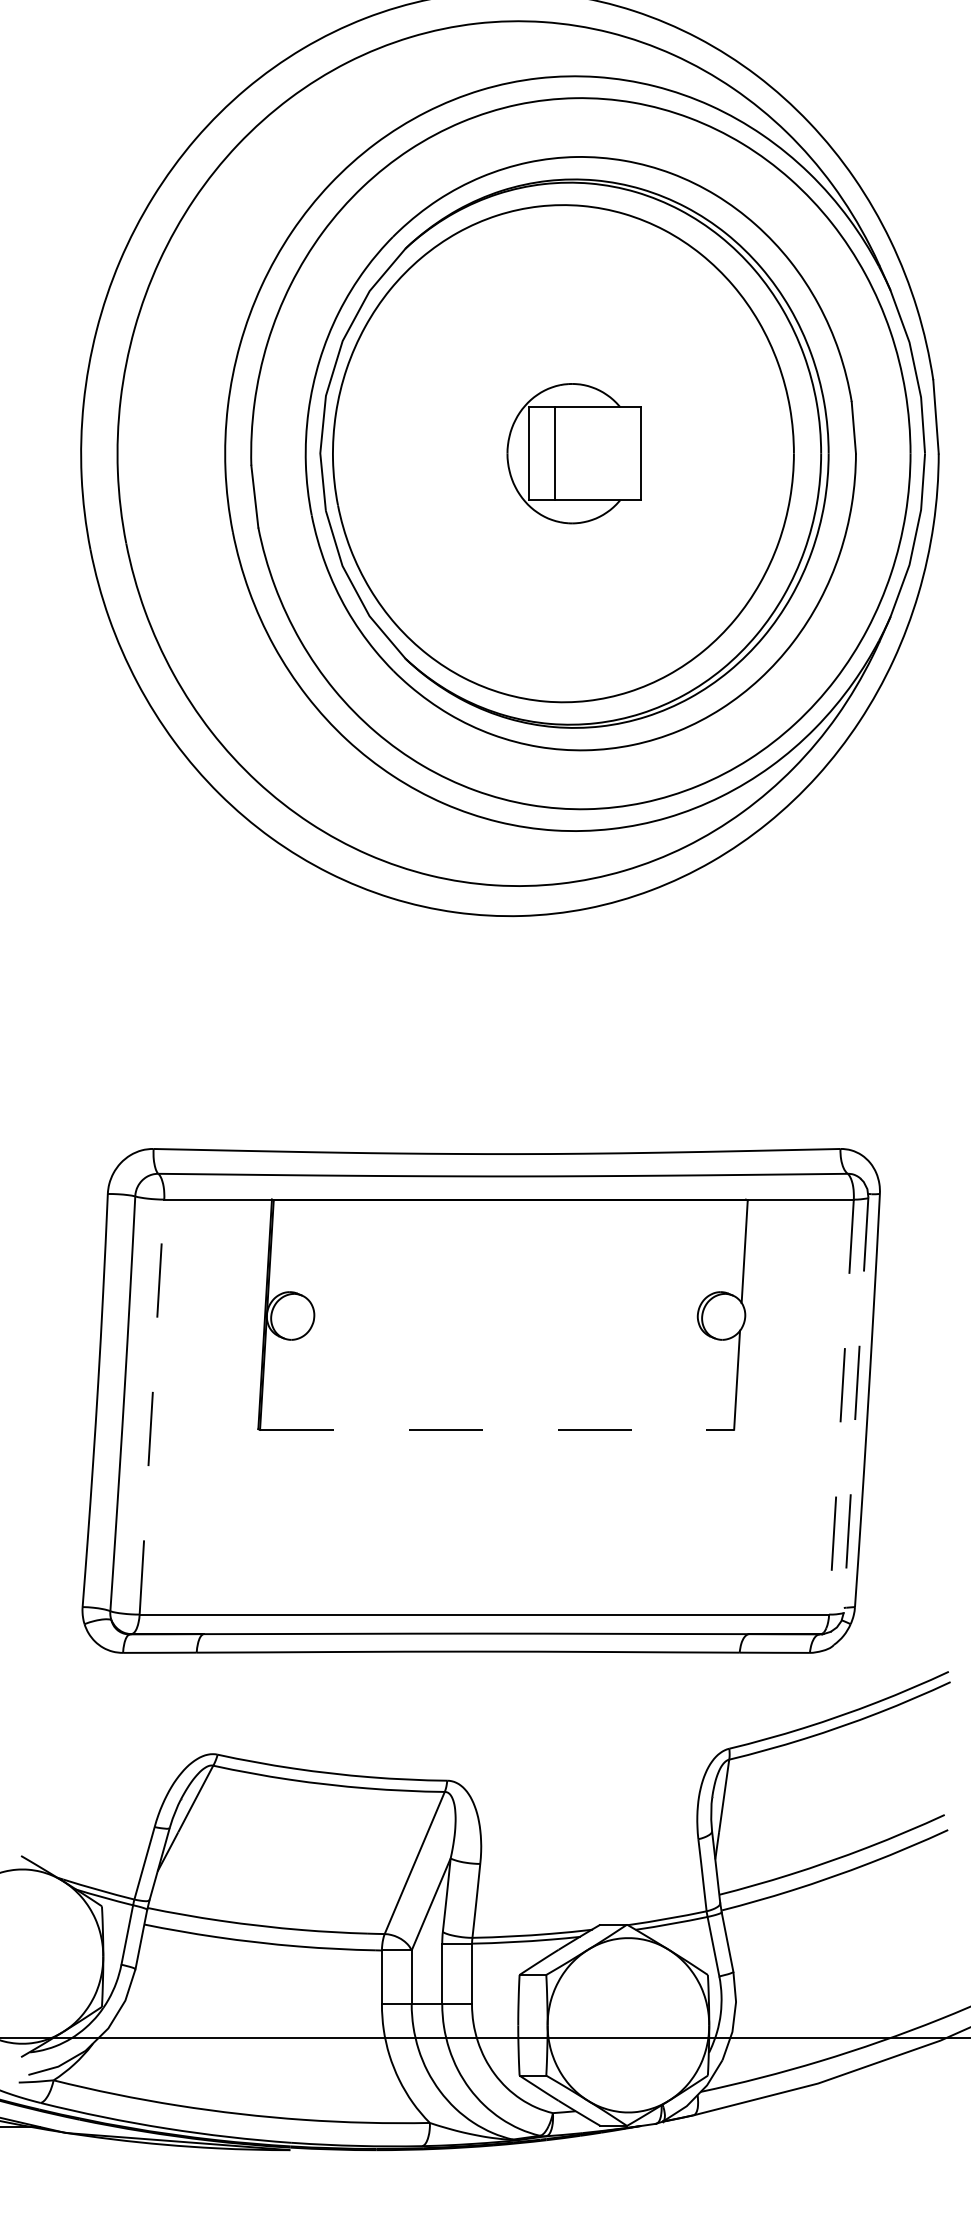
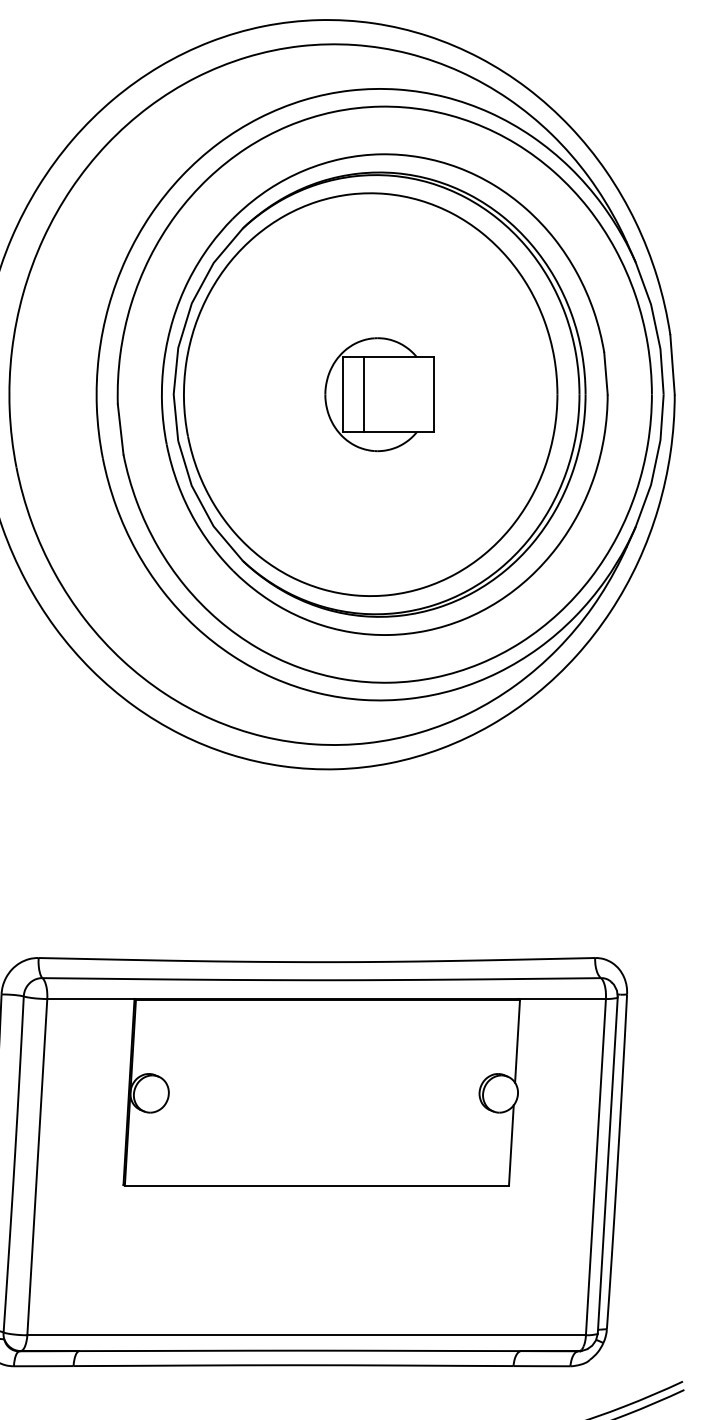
line: (856, 1404) -> (608, 1165), dashed -> solid
line: (151, 1407) -> (36, 1167), dashed -> solid
line: (841, 1407) -> (595, 1167), dashed -> solid
line: (497, 1429) -> (317, 1185), dashed -> solid

